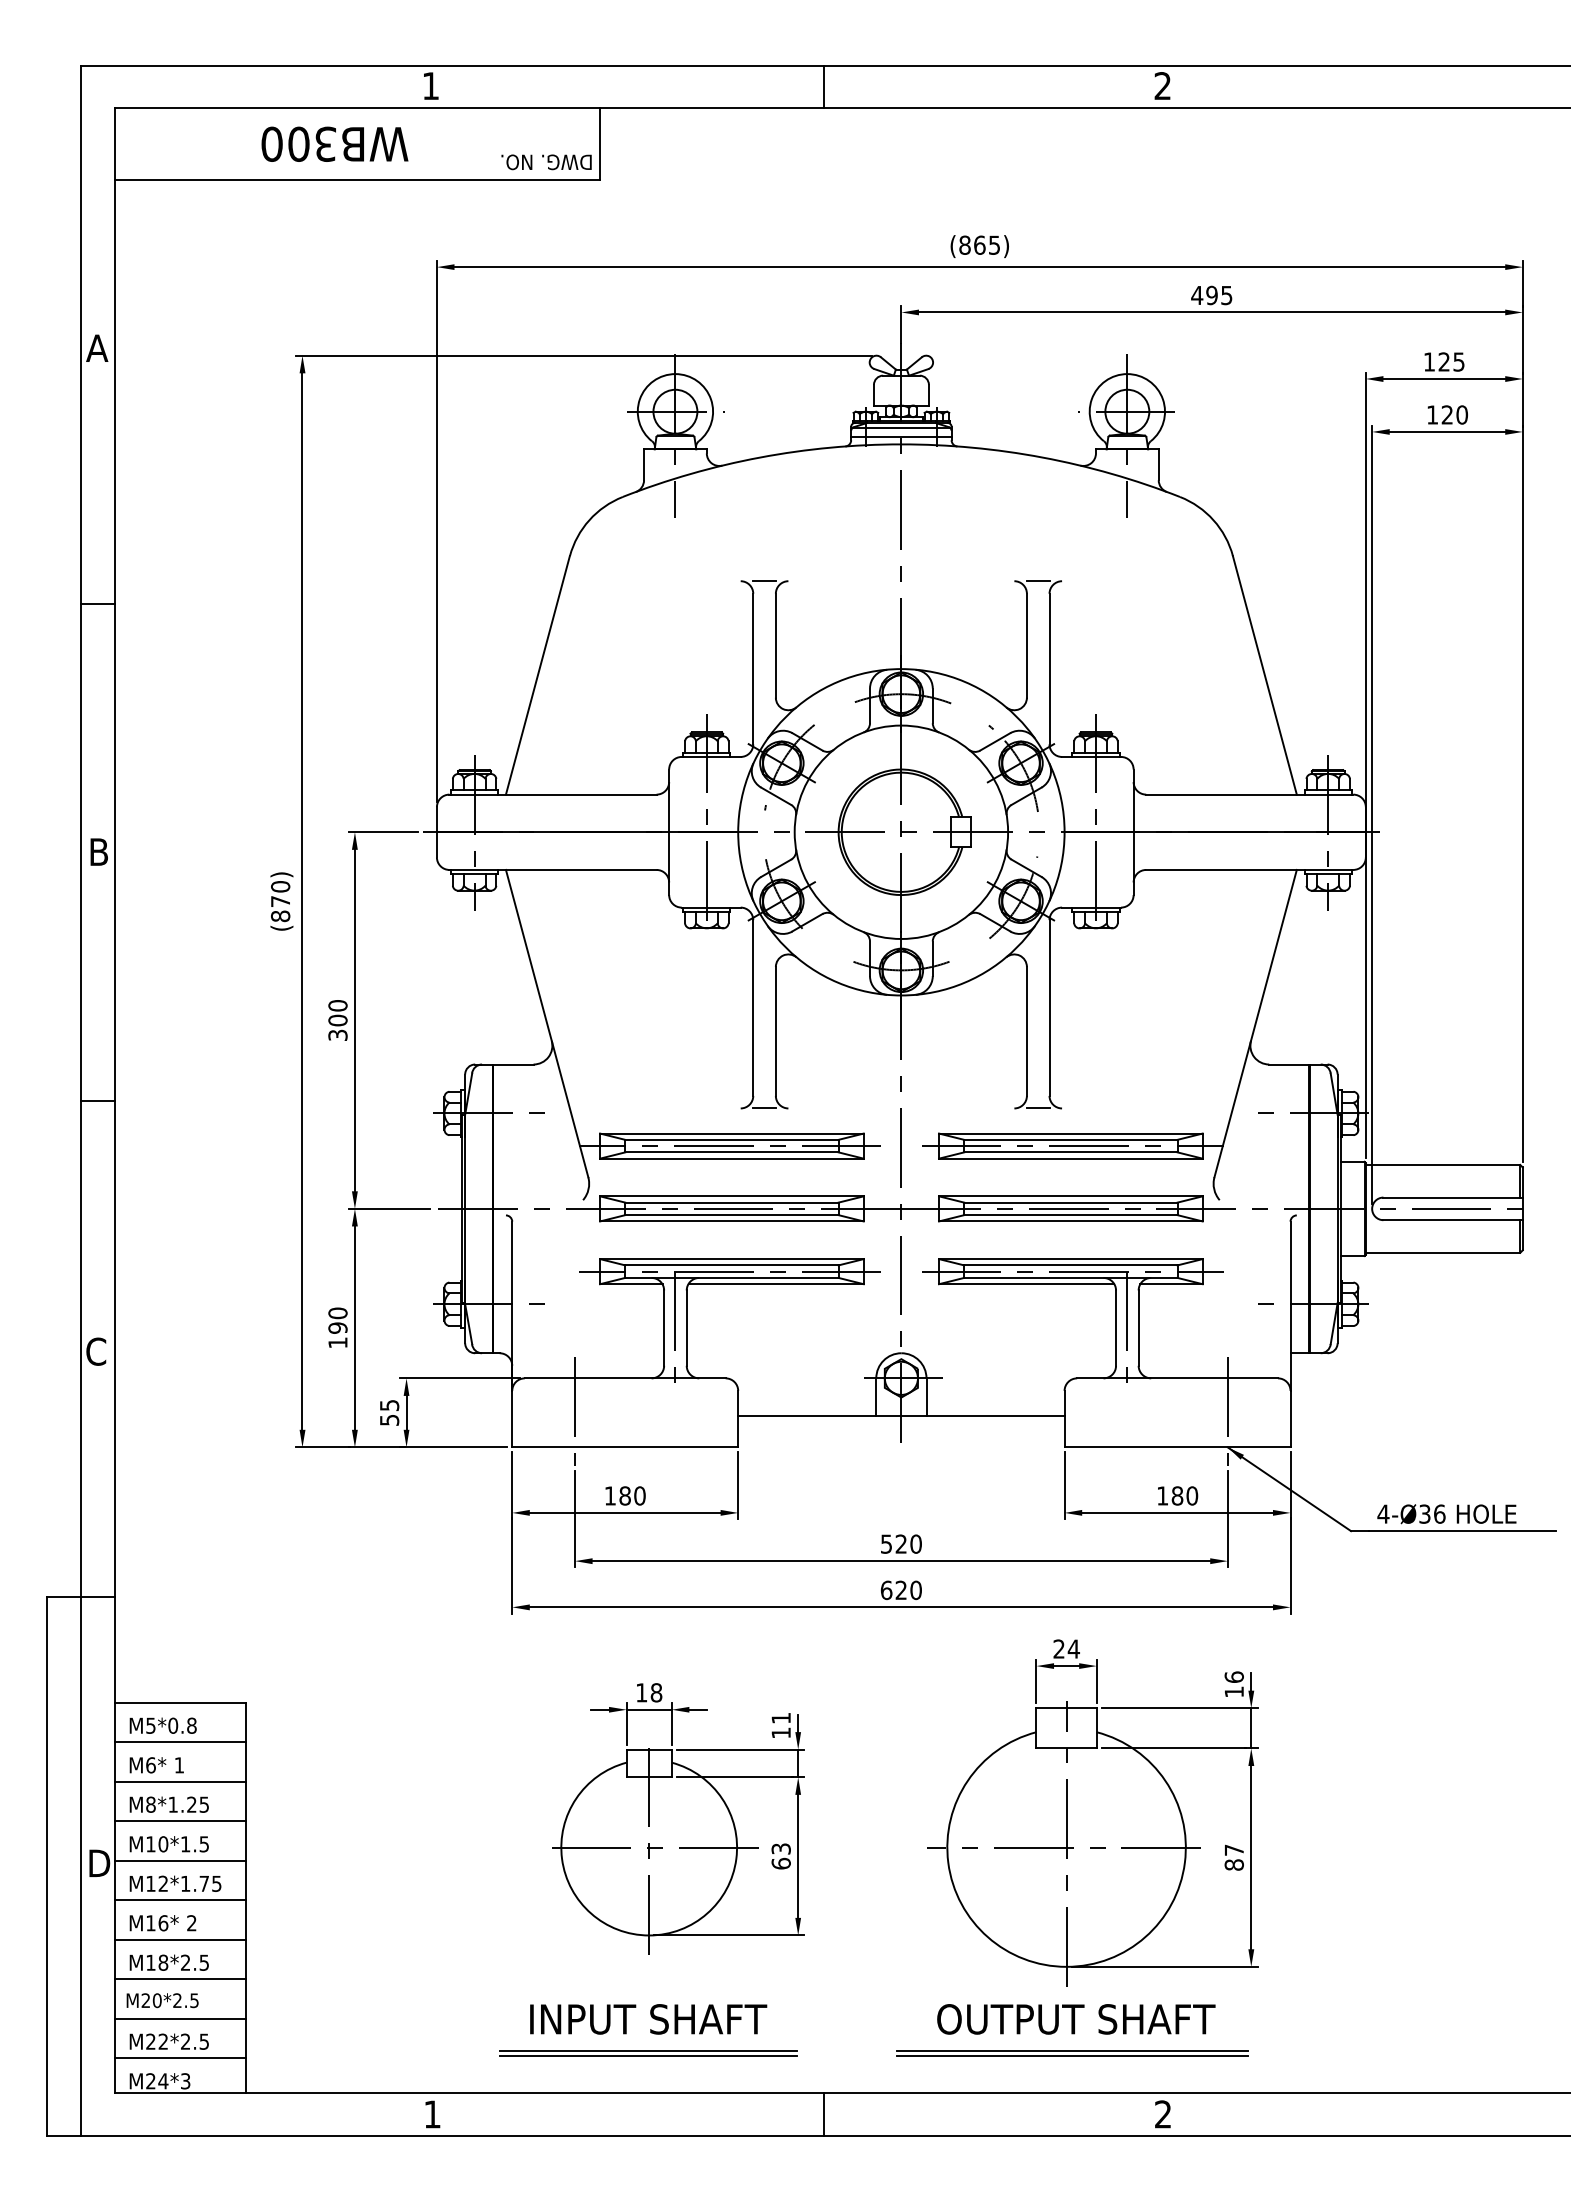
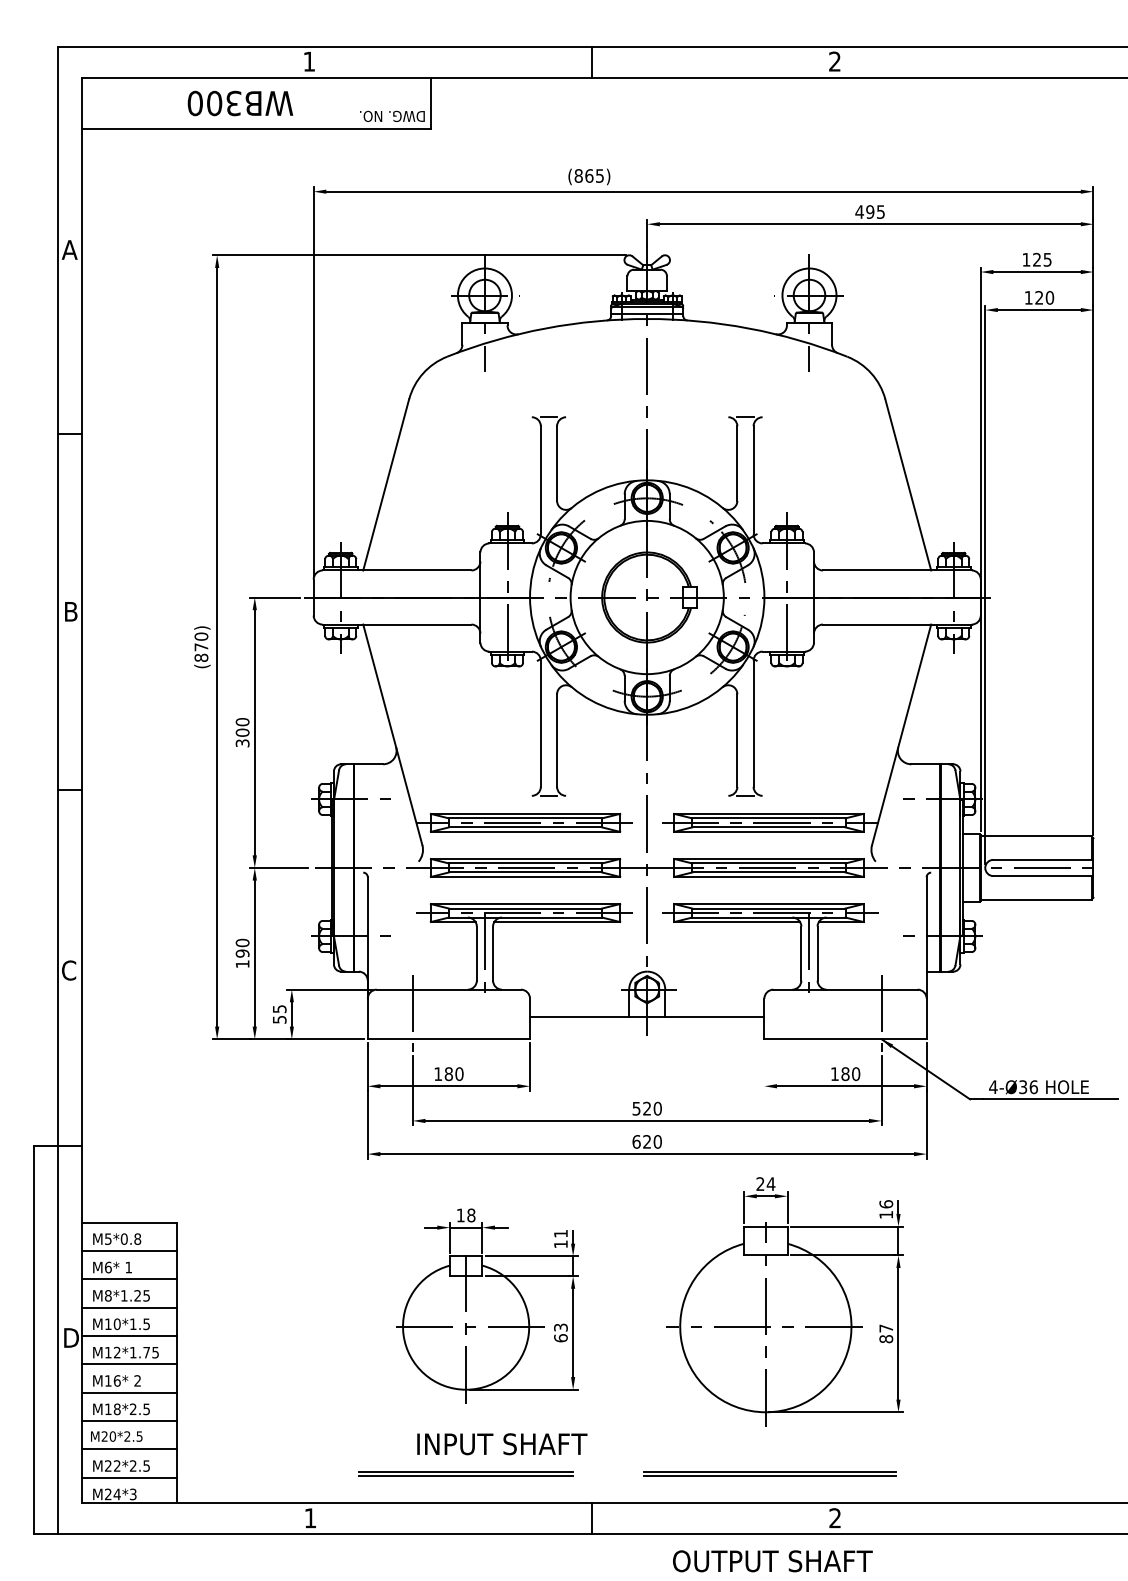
text: (979, 246) -> (589, 176), moved
line: (1064, 1485) -> (764, 1066), removed
text: (648, 2019) -> (502, 1444), moved
text: (1076, 2019) -> (772, 1561), moved

